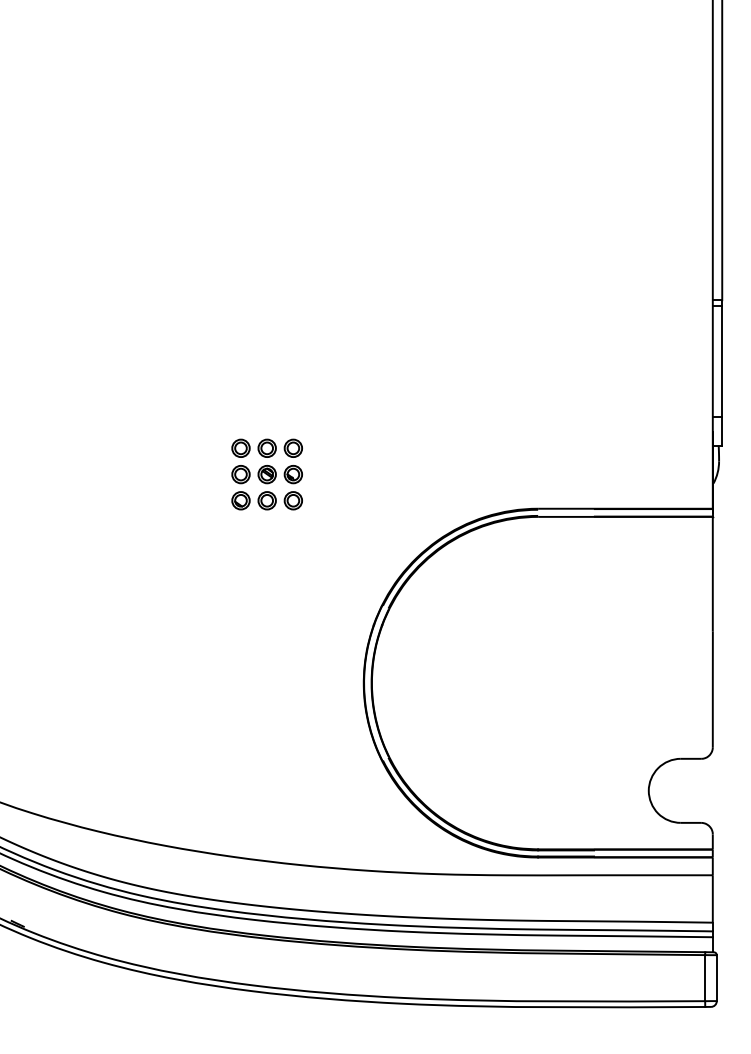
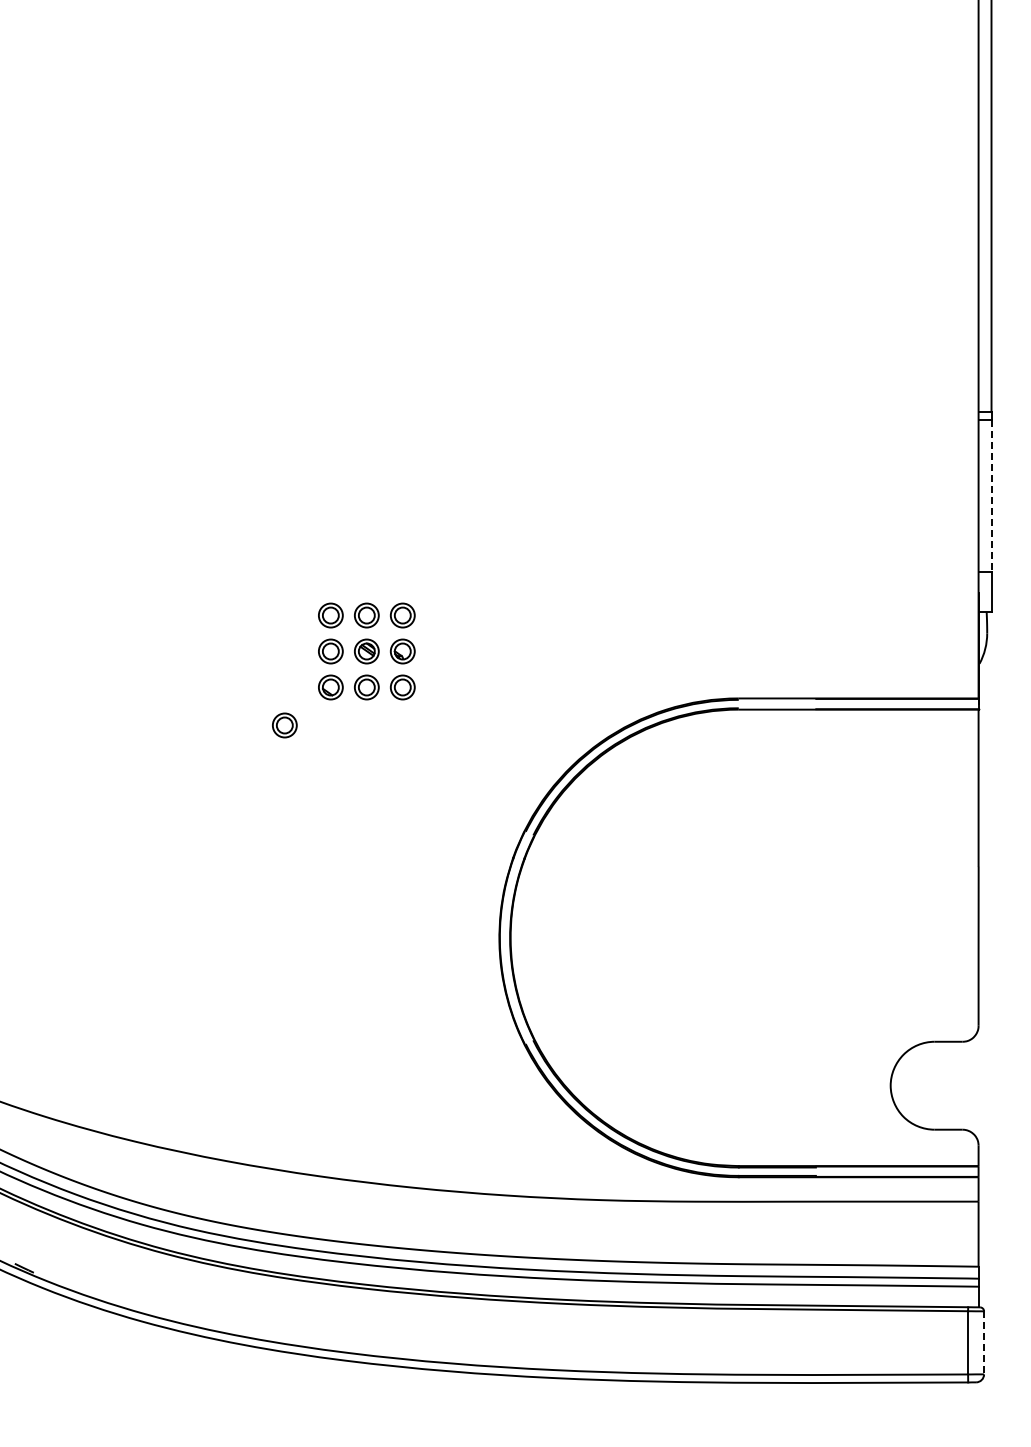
line: (722, 361) -> (991, 496), solid -> dashed
part: (207, 528) -> (284, 725), added
line: (717, 978) -> (984, 1343), solid -> dashed

